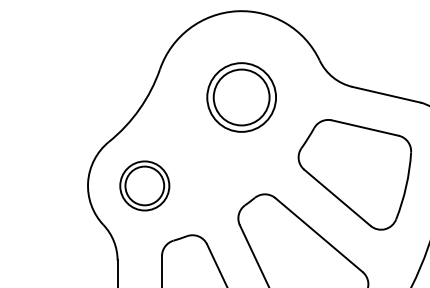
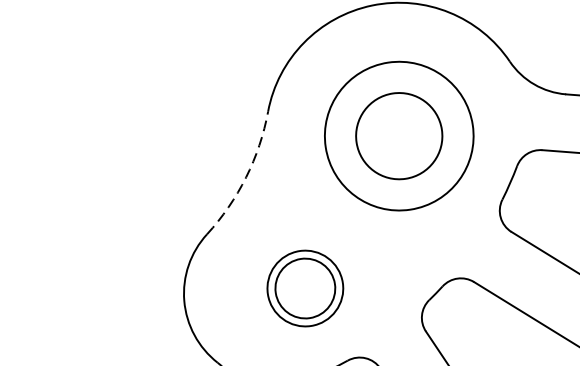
circle: (241, 97) -> (398, 136), size x1.4
arc: (139, 109) -> (245, 178), solid -> dashed
part: (144, 185) -> (304, 287), moved

